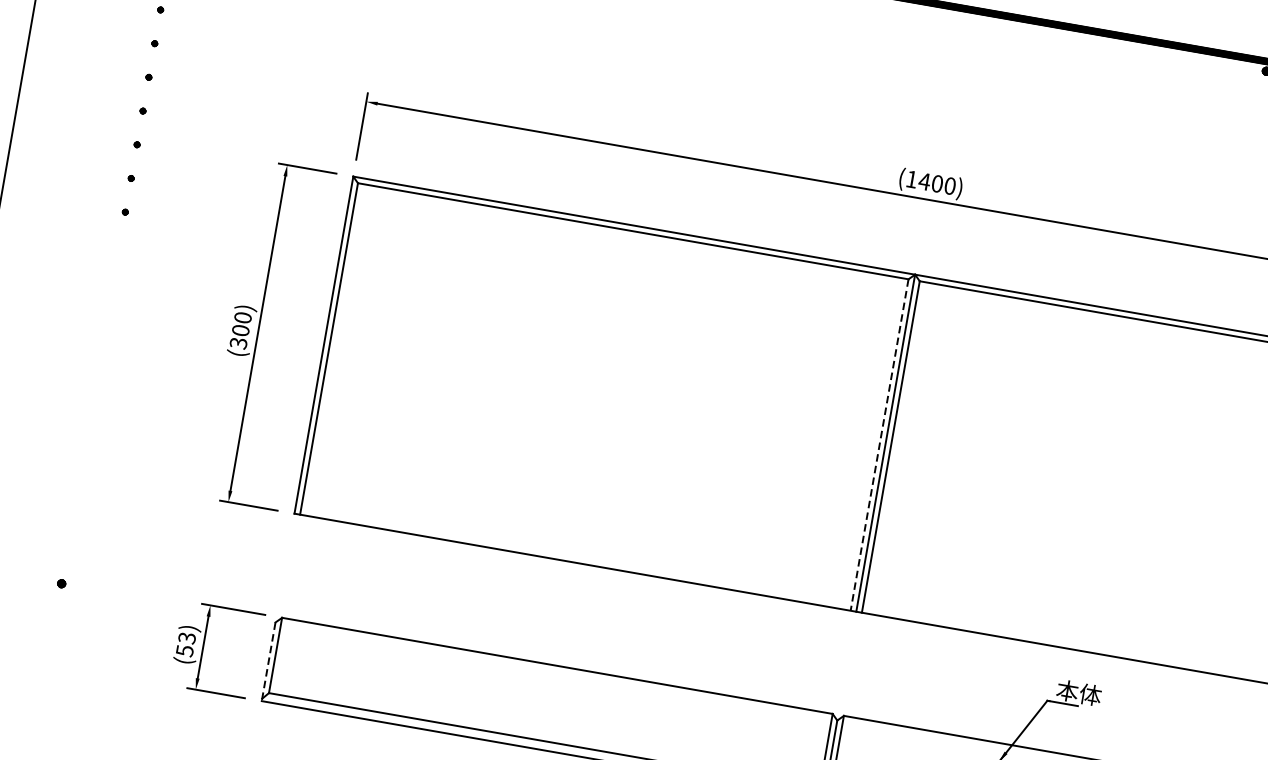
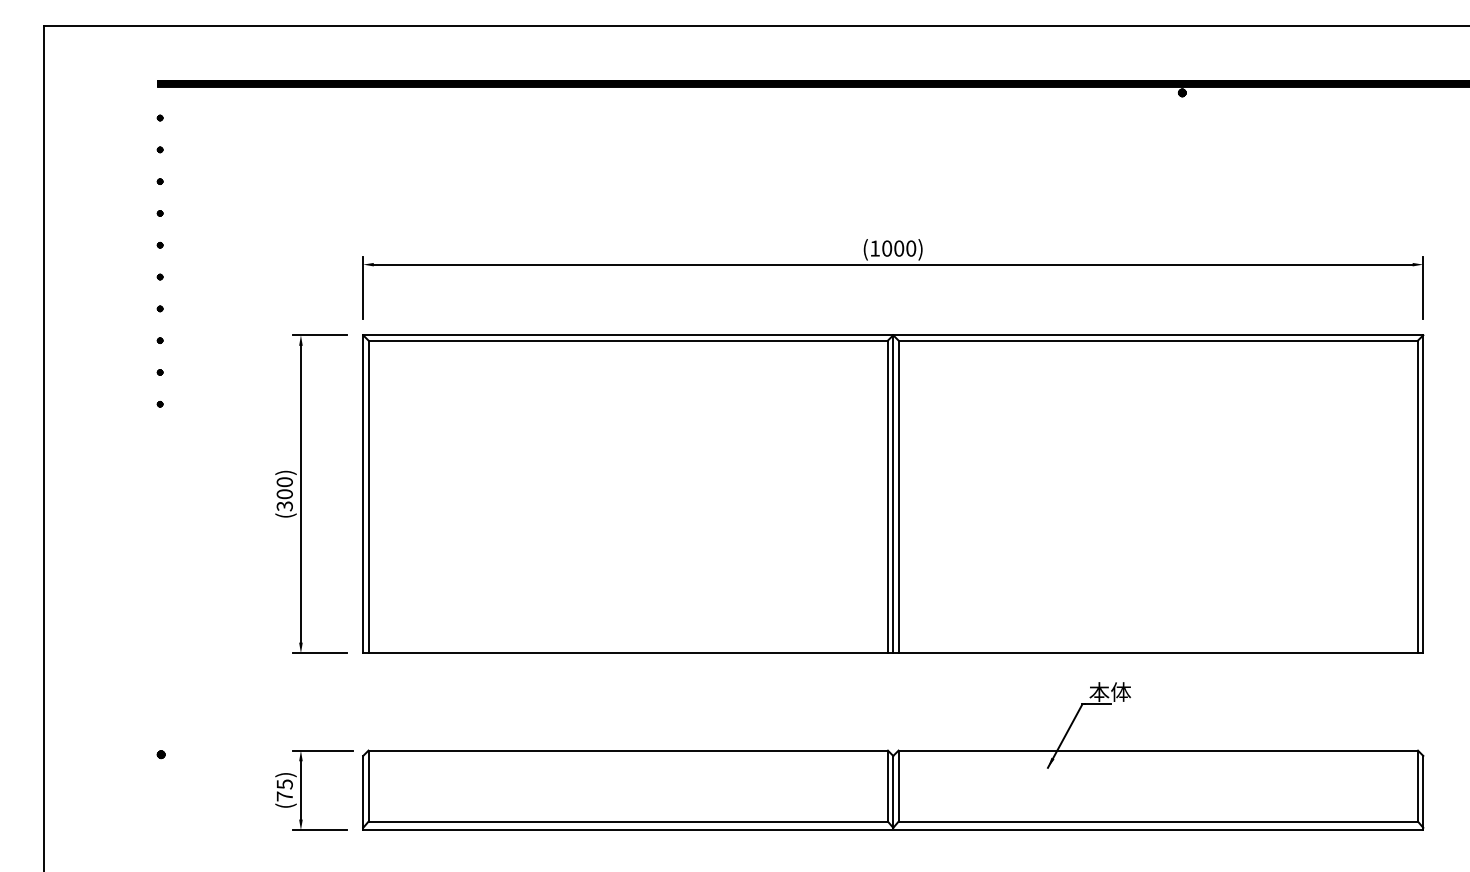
text: (924, 181) -> (886, 248), (1400) -> (1000)
line: (879, 445) -> (887, 497), dashed -> solid
text: (185, 644) -> (284, 790), (53) -> (75)
line: (268, 662) -> (363, 793), dashed -> solid

